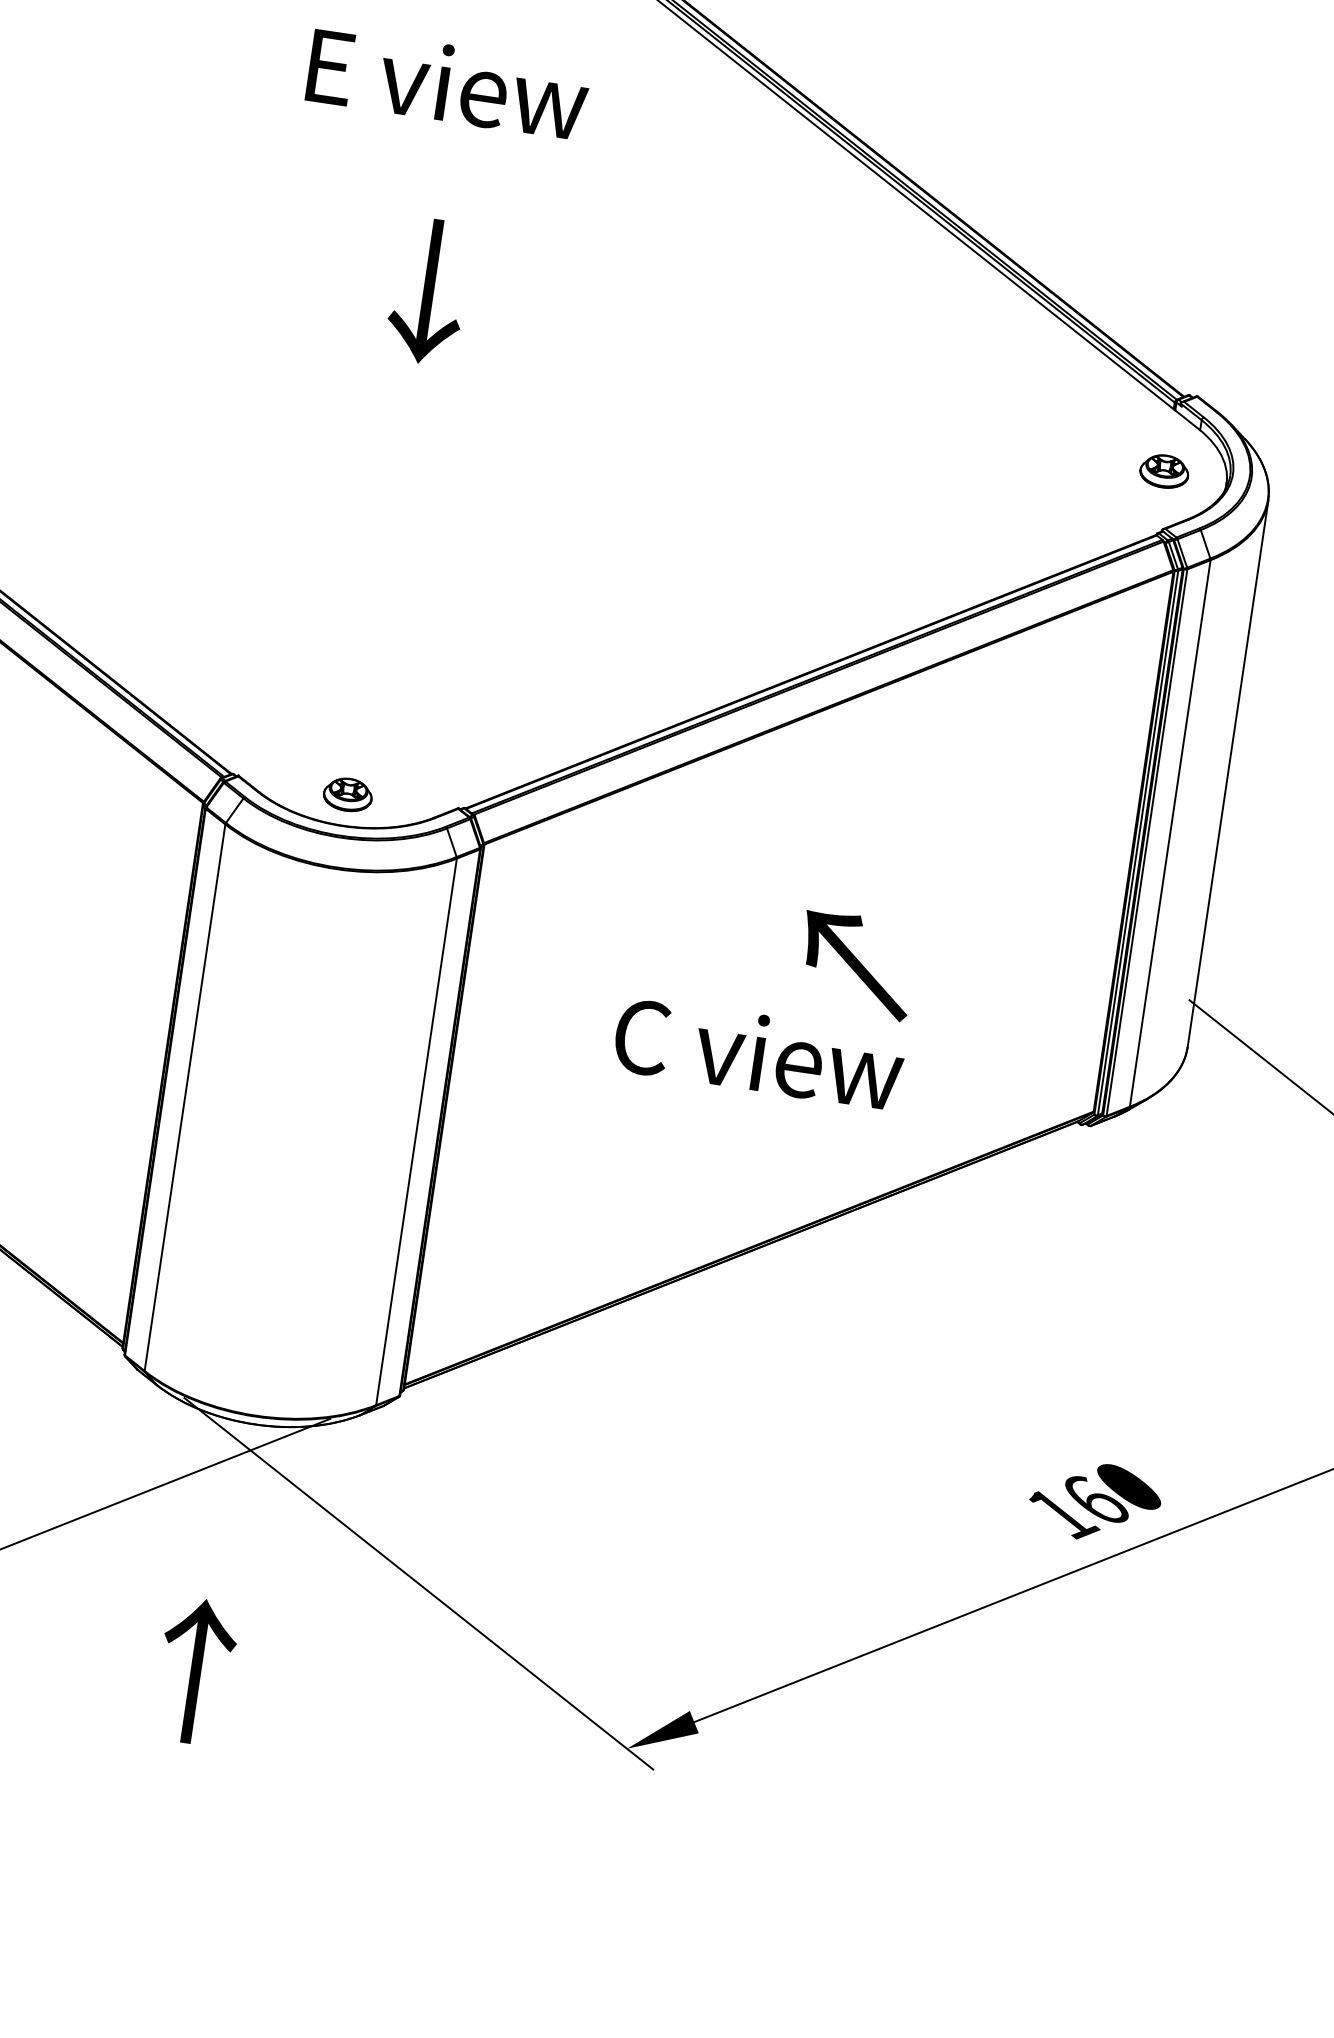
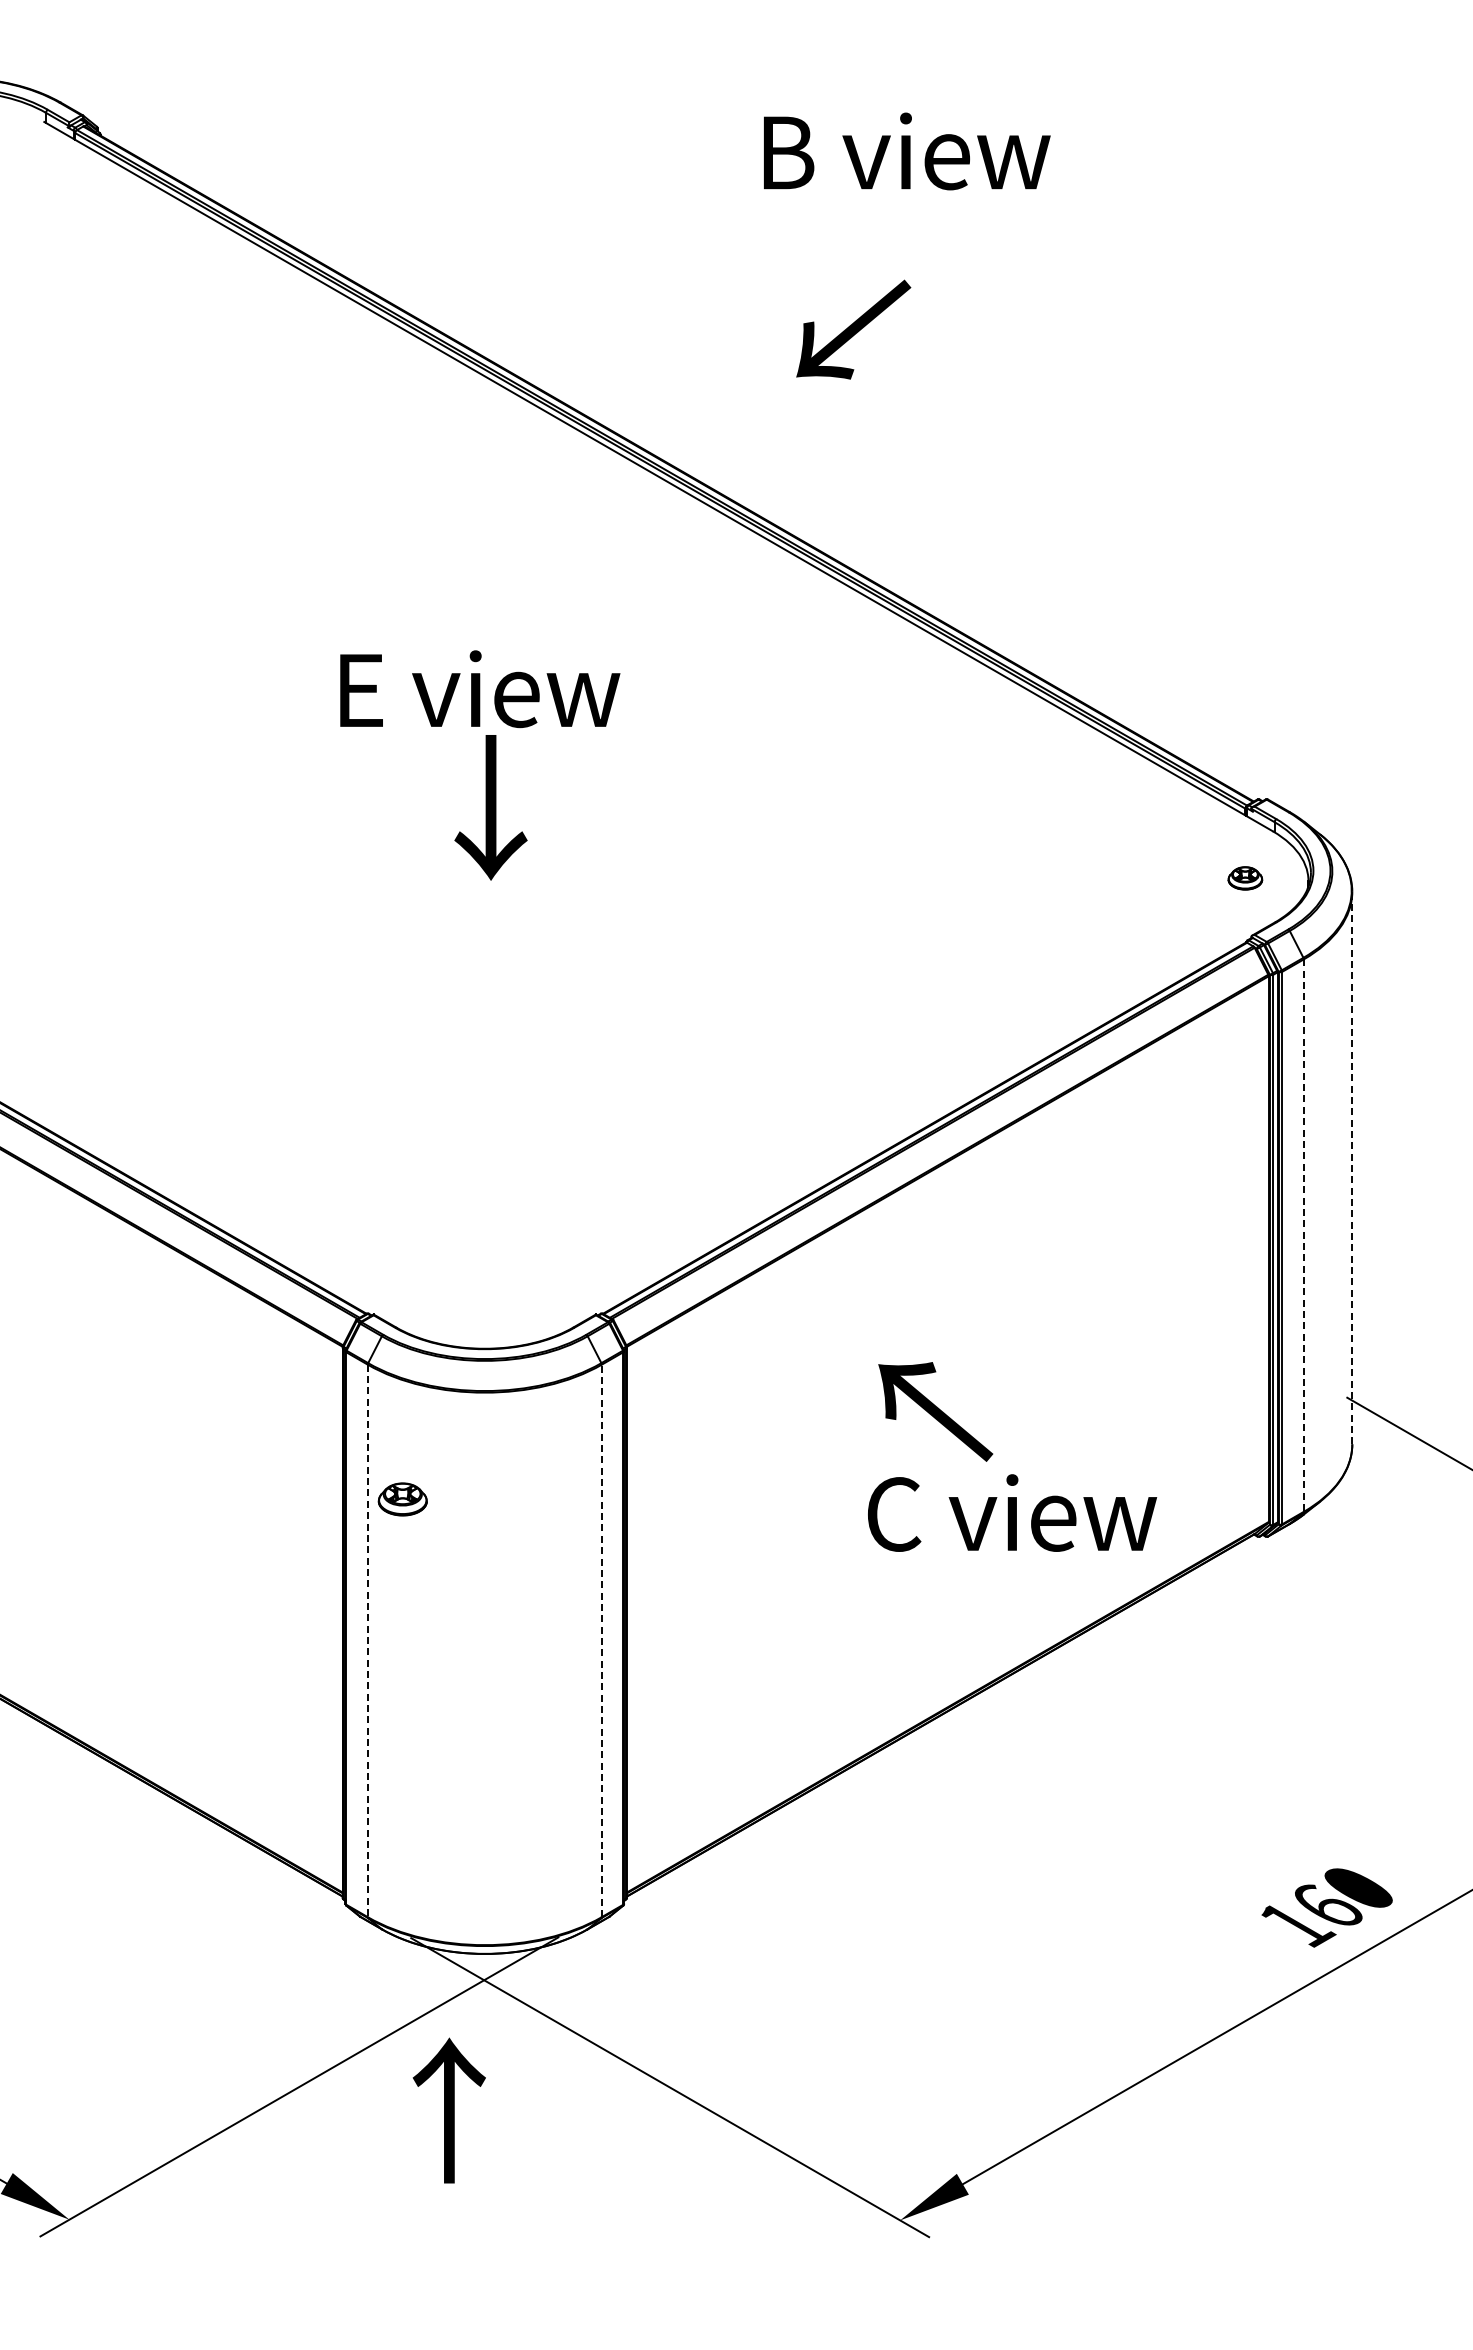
text: (448, 83) -> (480, 689), moved
part: (1164, 471) -> (1245, 878), size x0.7
line: (1228, 773) -> (1352, 1167), solid -> dashed
part: (347, 794) -> (402, 1499), moved
line: (1169, 834) -> (1303, 1236), solid -> dashed
text: (856, 964) -> (935, 1411), moved
text: (759, 1052) -> (1012, 1512), moved
line: (184, 1098) -> (367, 1641), solid -> dashed
line: (416, 1131) -> (601, 1640), solid -> dashed
text: (195, 1670) -> (448, 2110), moved

